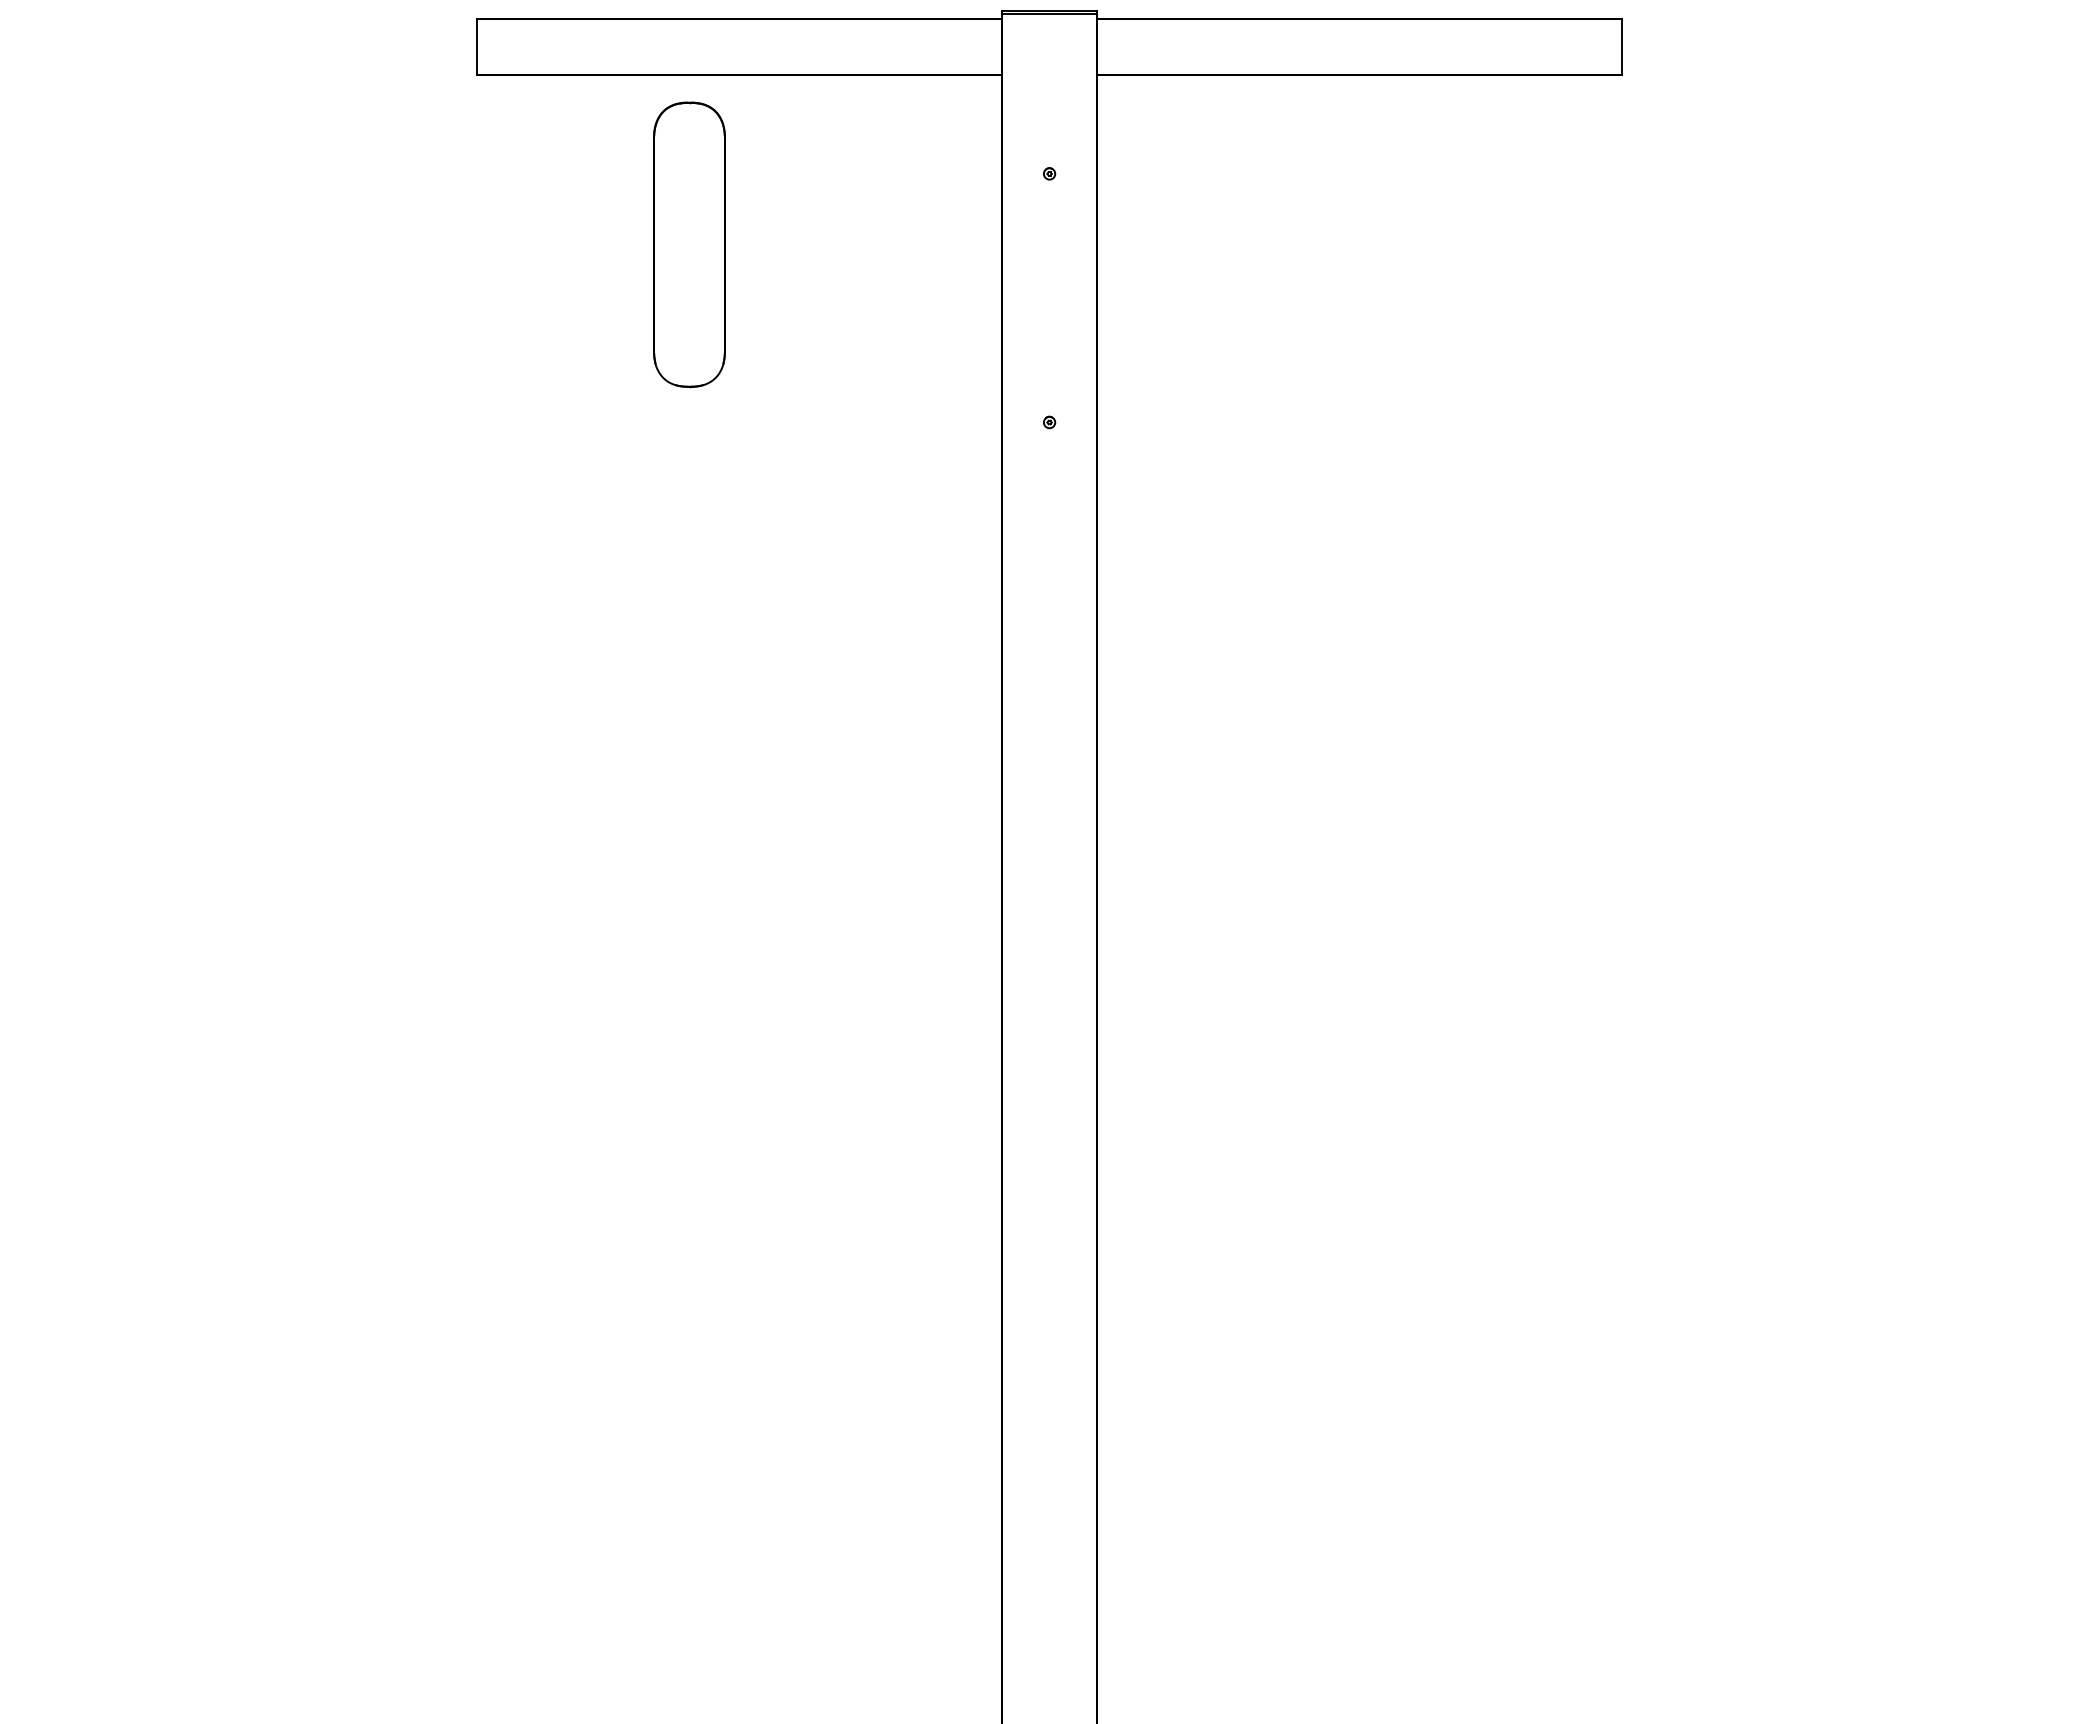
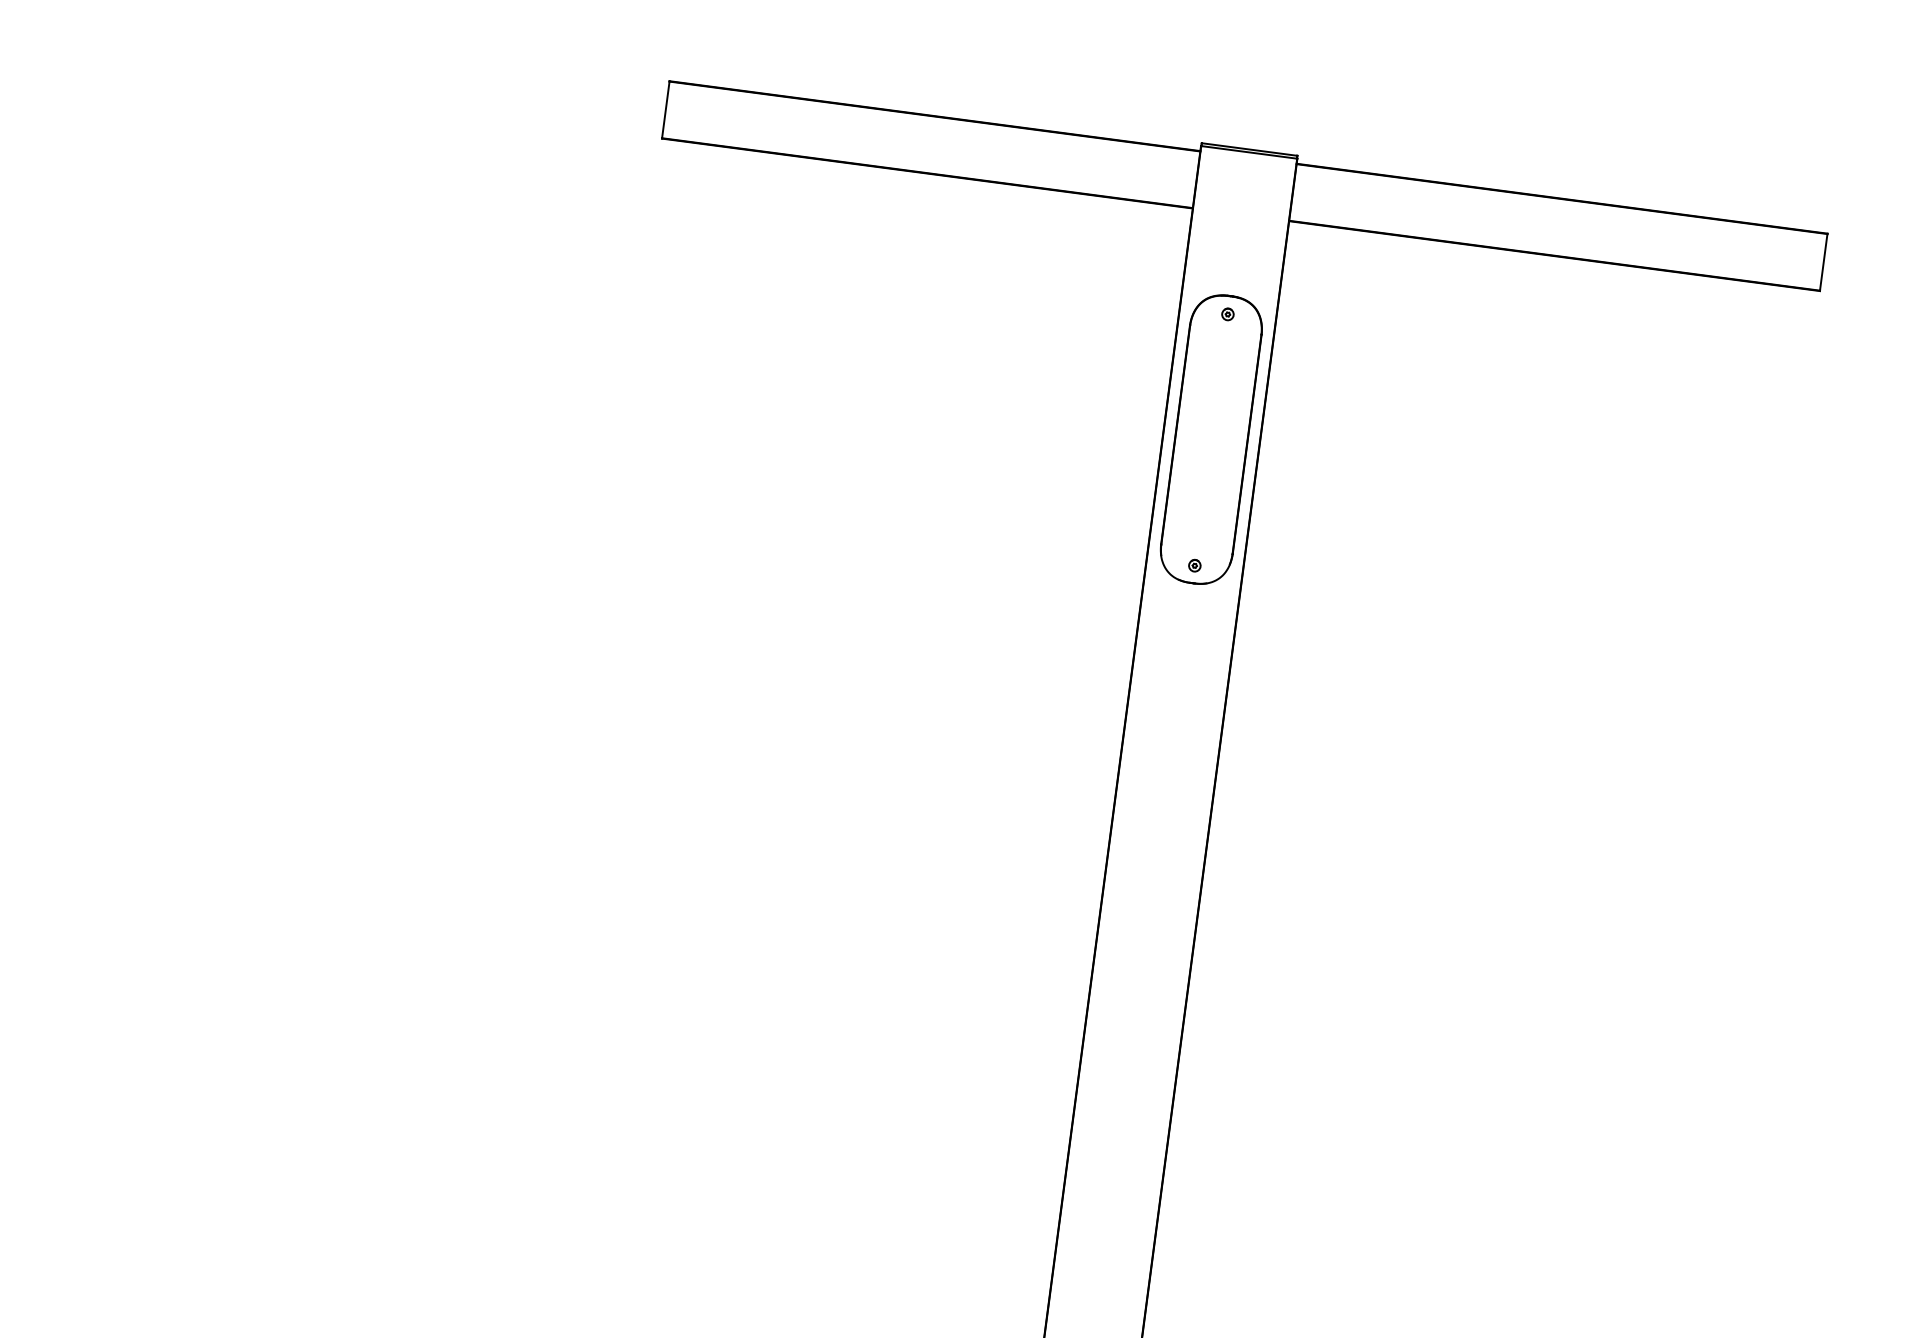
part: (689, 244) -> (1211, 439), moved

